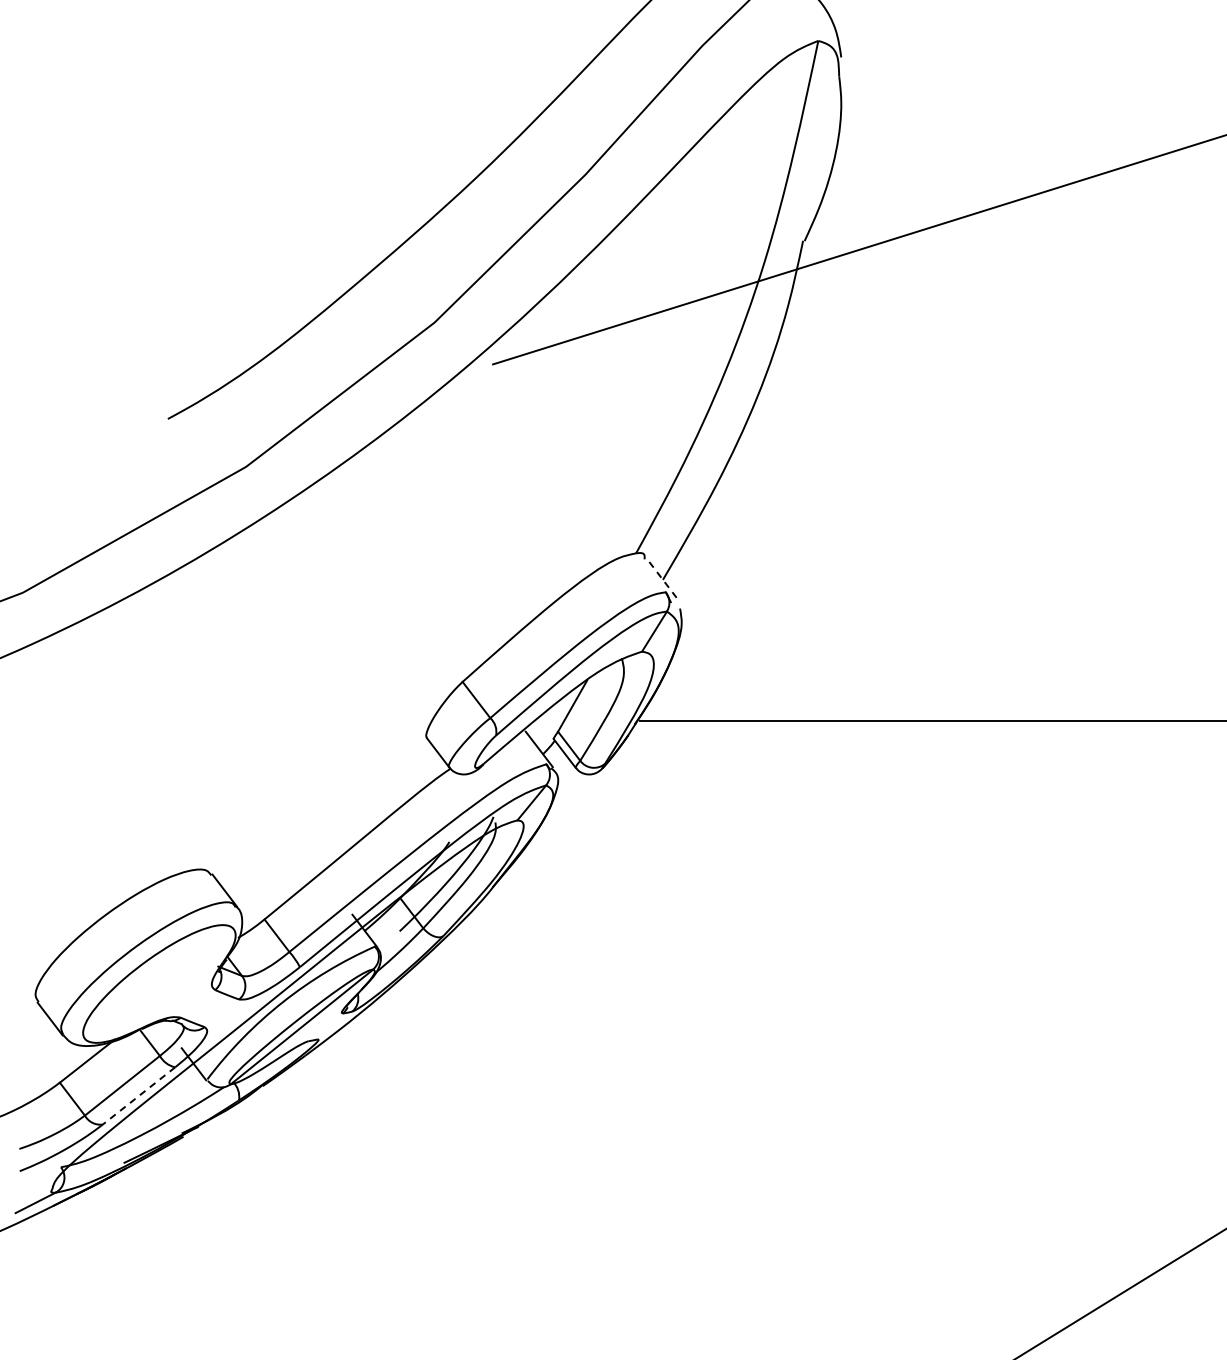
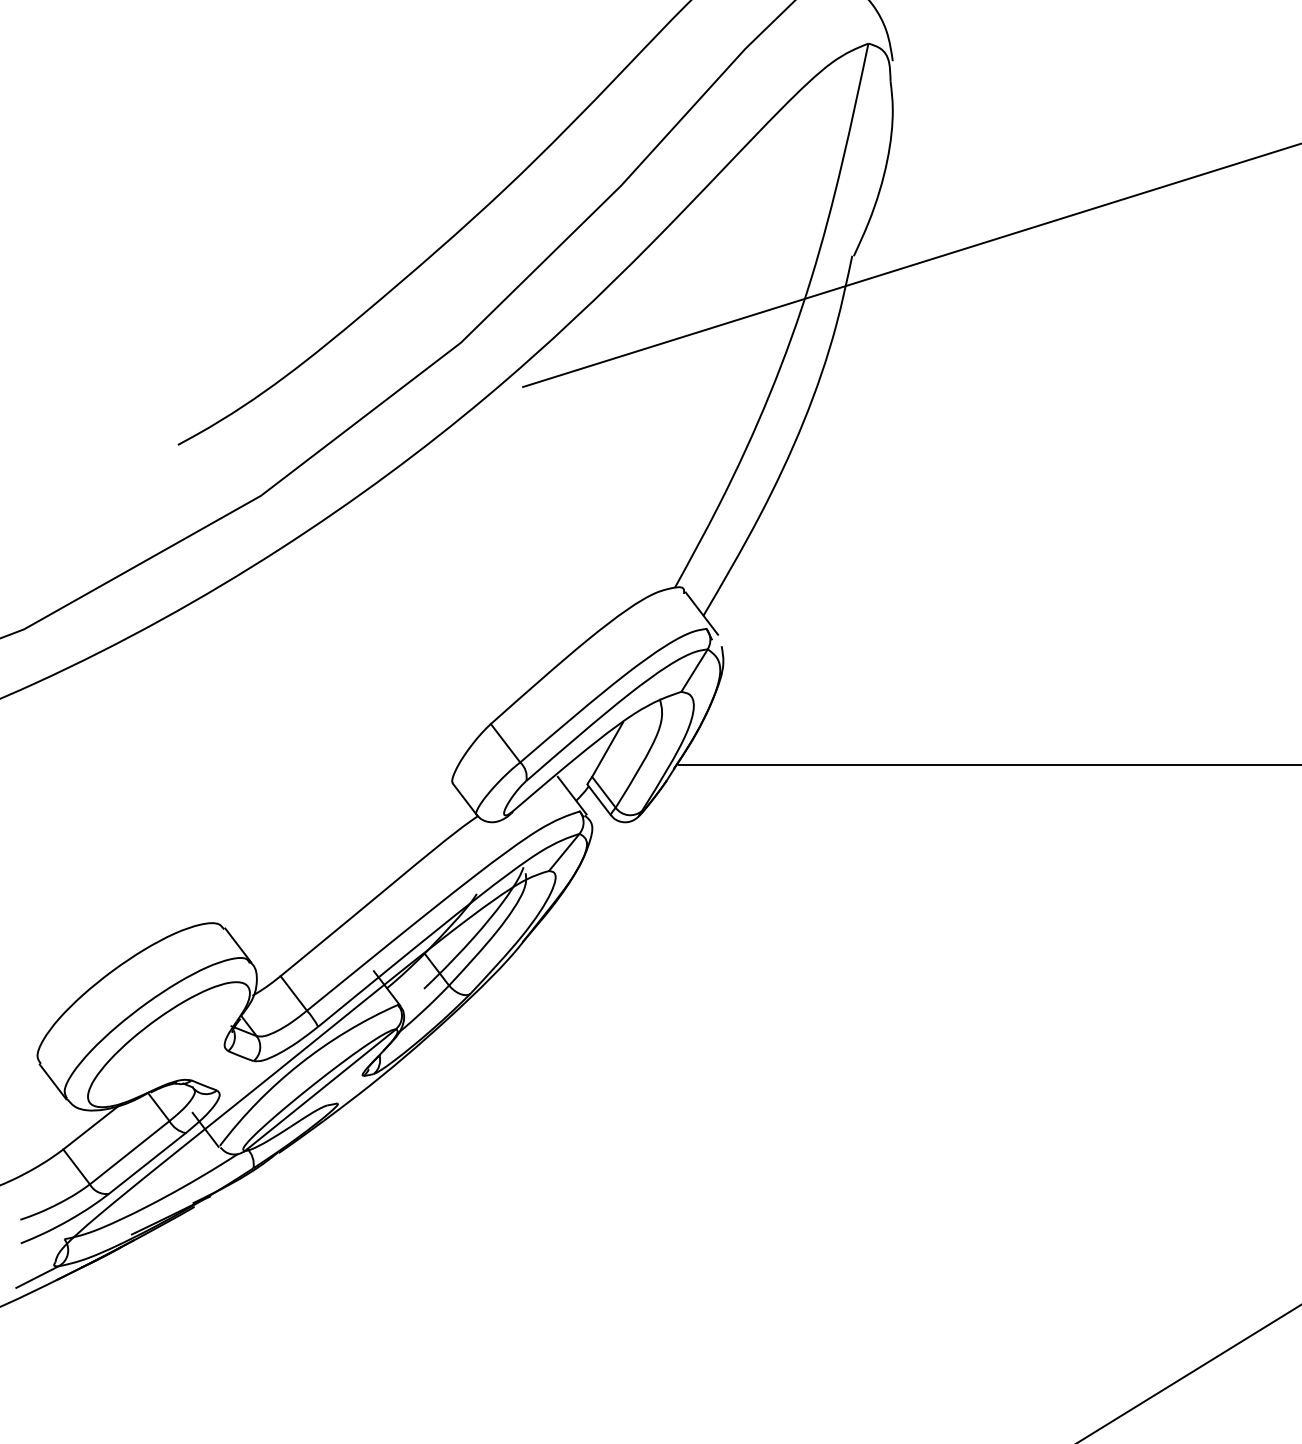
line: (661, 577) -> (701, 613), dashed -> solid
line: (138, 1096) -> (146, 1164), dashed -> solid

